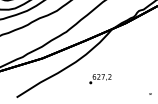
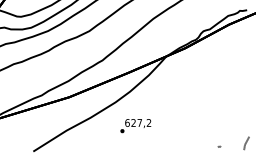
text: (100, 79) -> (135, 126), moved

